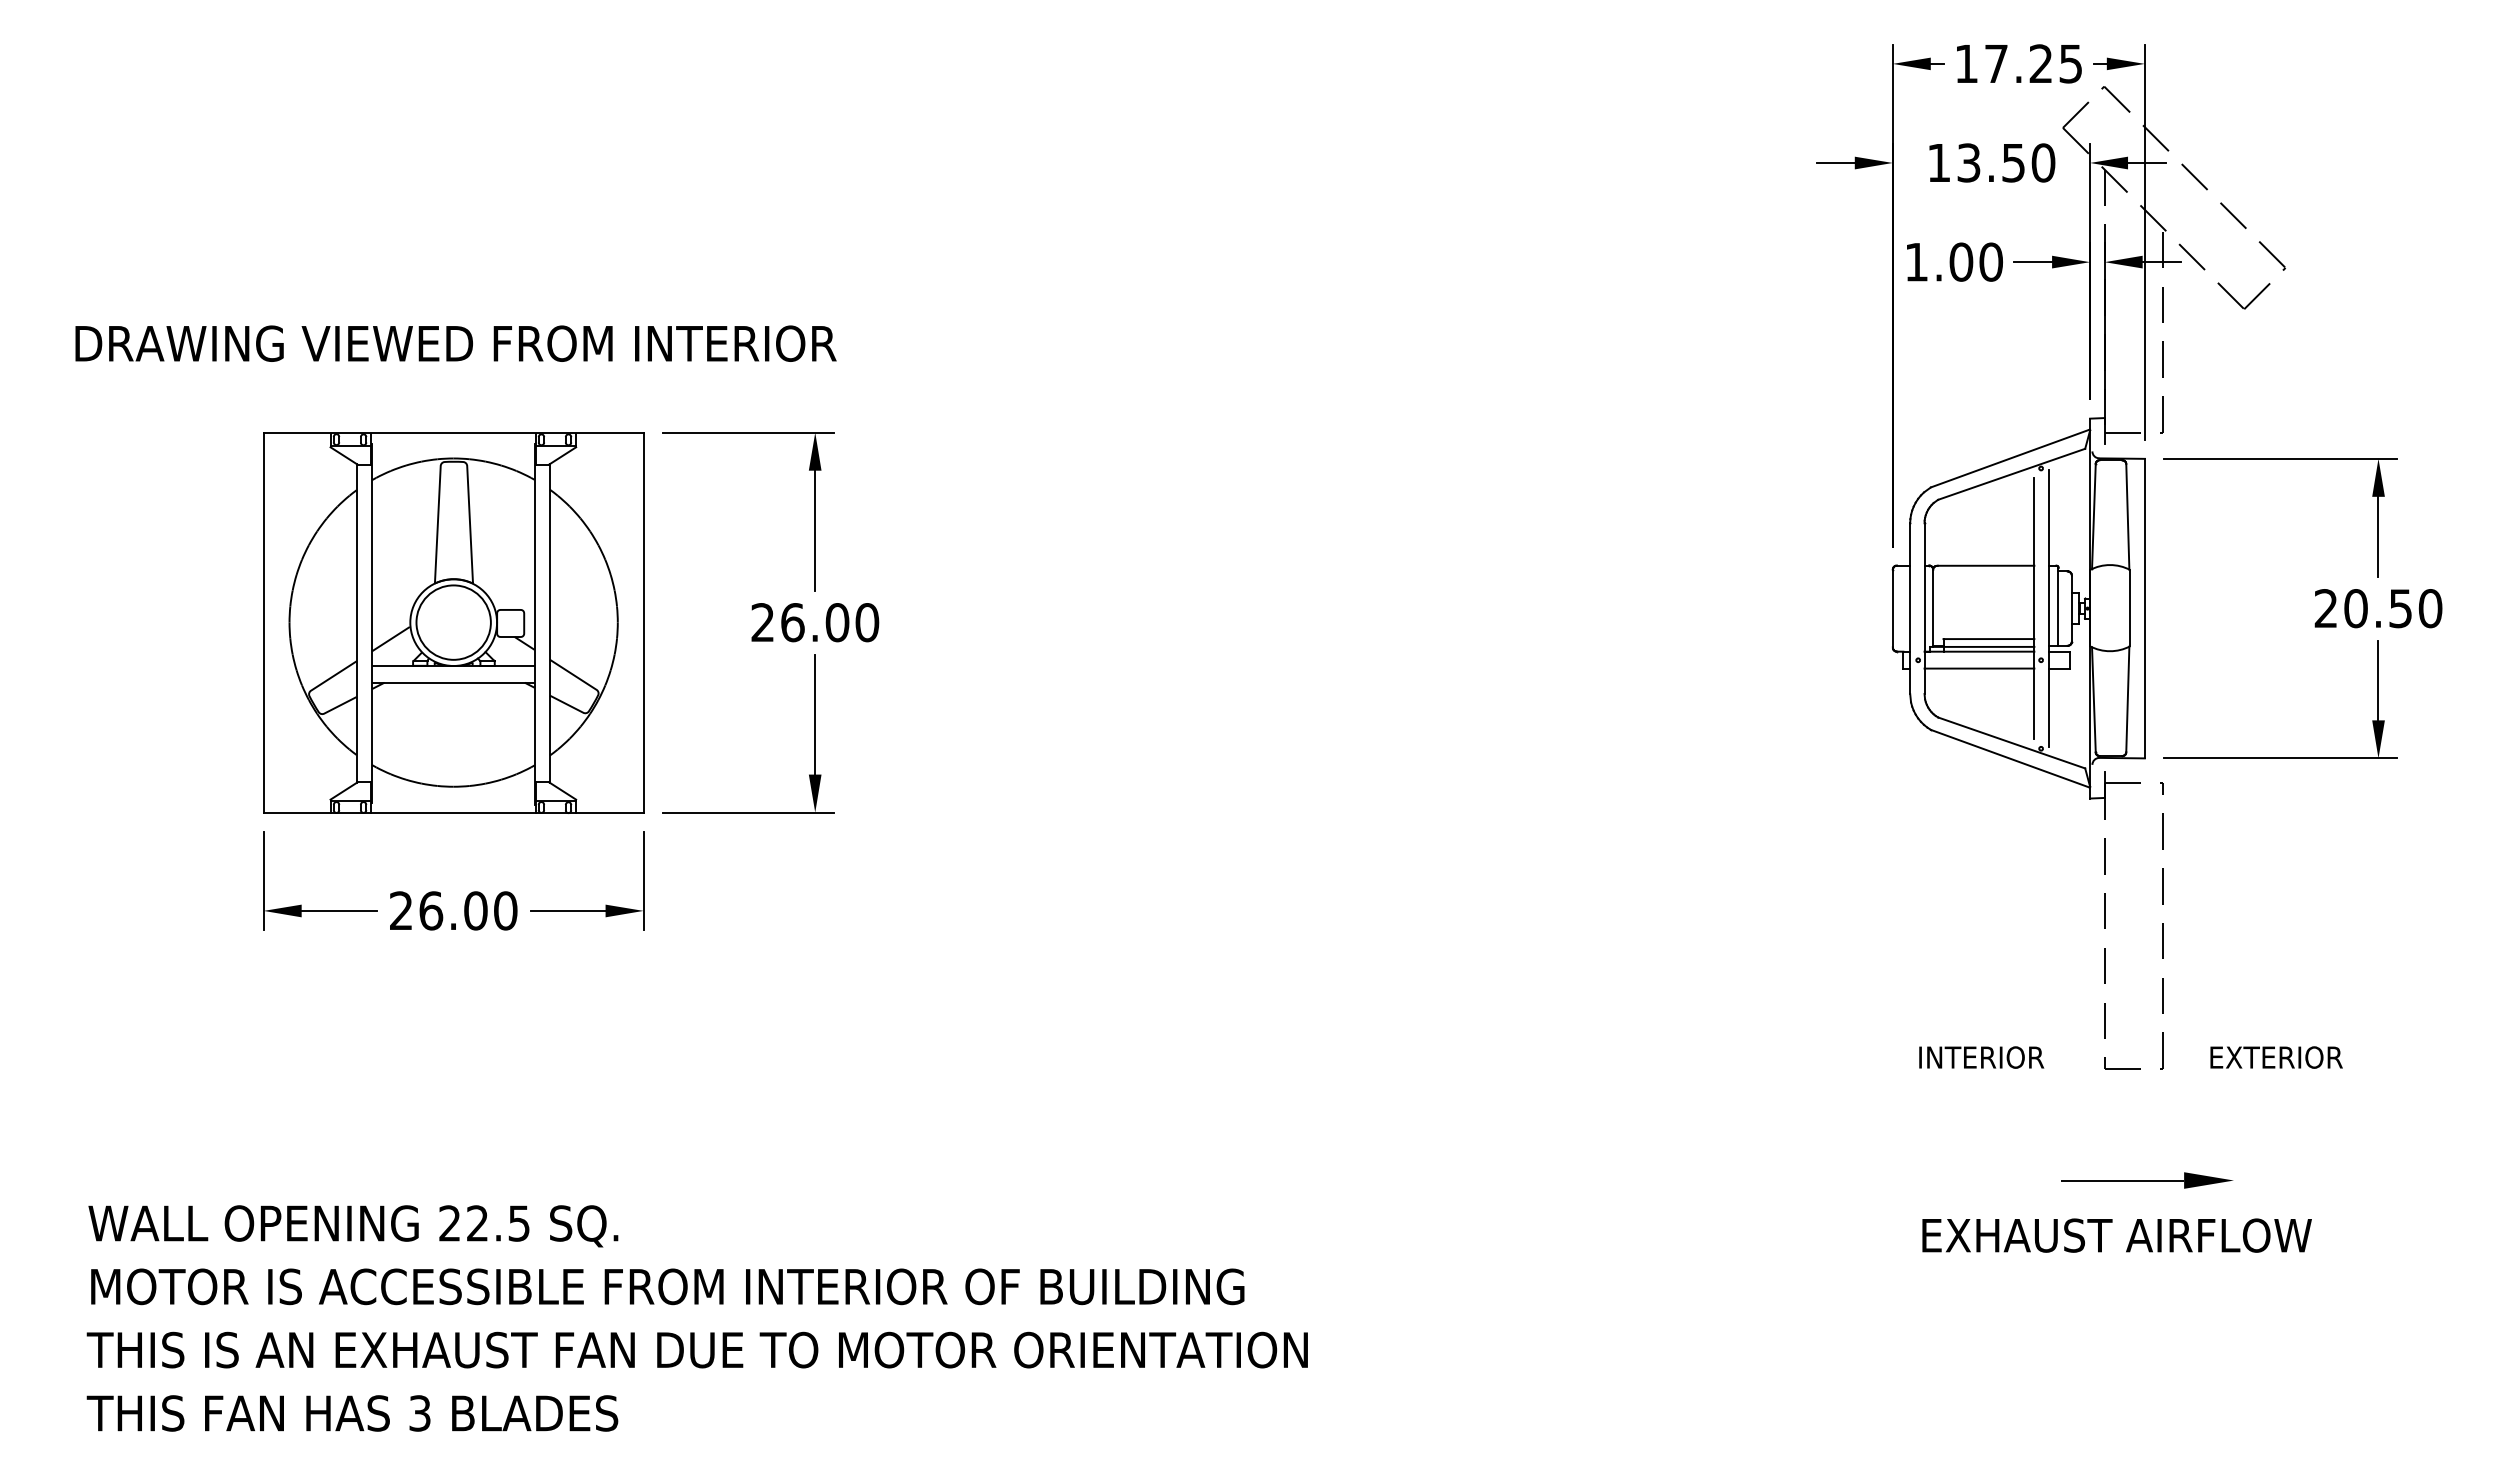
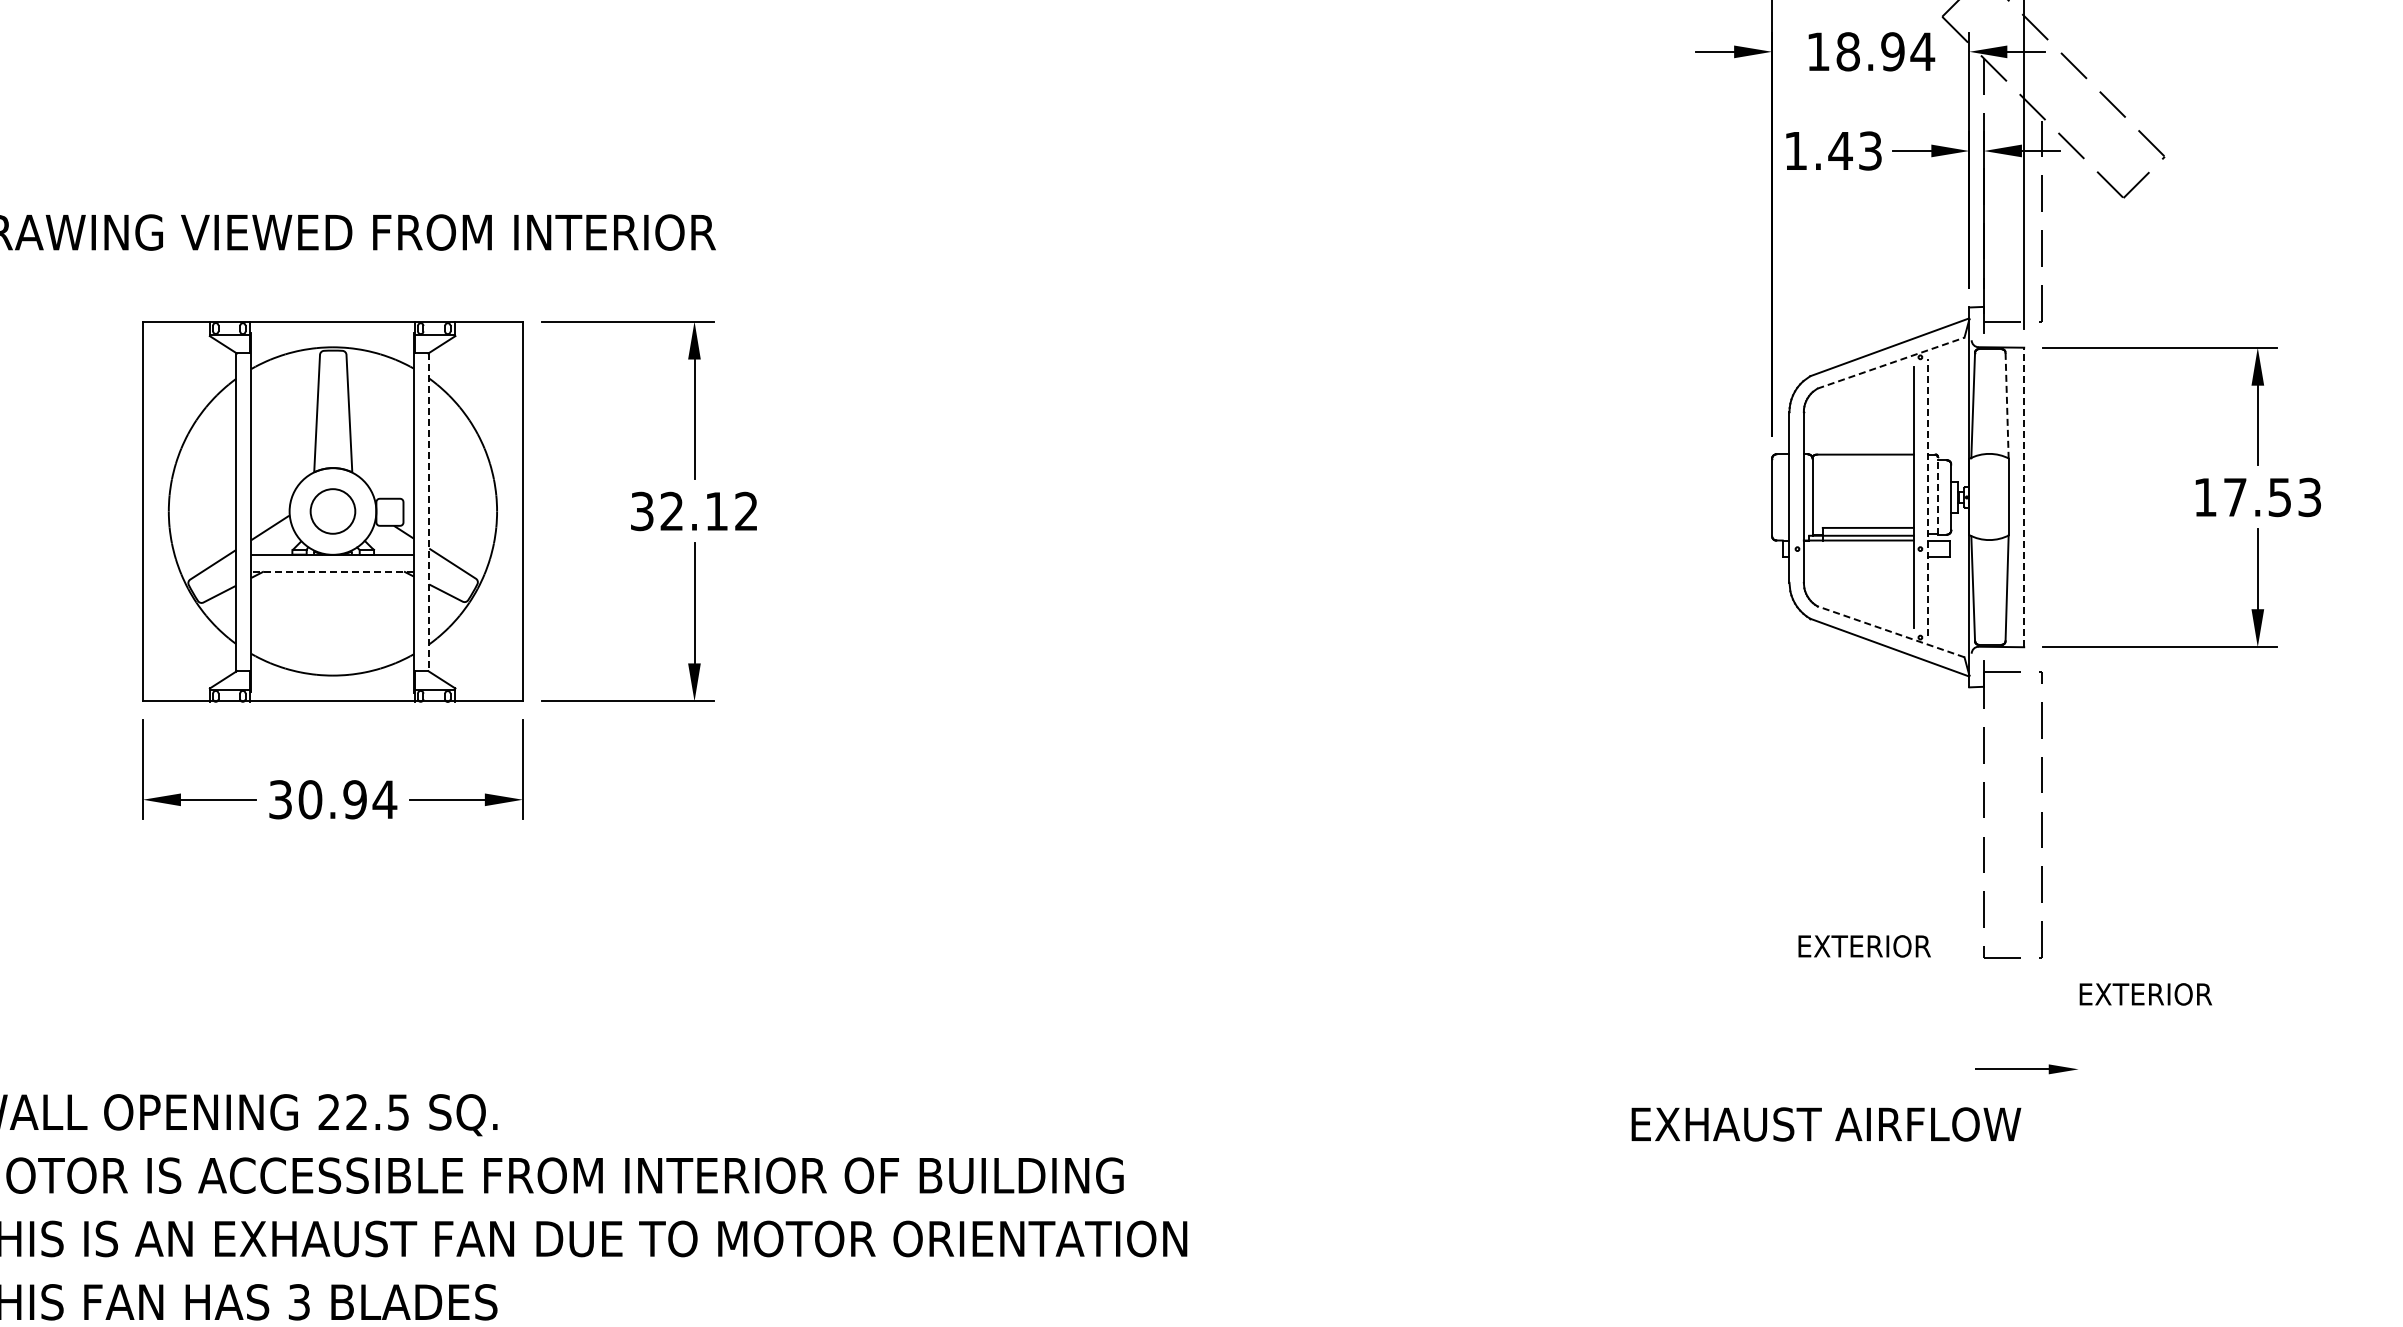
text: (2006, 162) -> (1885, 51), 13.50 -> 18.94
text: (1975, 261) -> (1854, 150), 1.00 -> 1.43
line: (2011, 474) -> (1890, 363), solid -> dashed
line: (2127, 516) -> (2006, 405), solid -> dashed
line: (2058, 606) -> (1937, 495), solid -> dashed
line: (2048, 608) -> (1927, 497), solid -> dashed
line: (2144, 608) -> (2023, 497), solid -> dashed
text: (2378, 608) -> (2257, 497), 20.50 -> 17.53
circle: (453, 622) -> (332, 511), size x0.6
text: (815, 622) -> (694, 511), 26.00 -> 32.12
line: (549, 623) -> (428, 512), solid -> dashed
line: (1979, 668) -> (1858, 557), removed
line: (452, 682) -> (331, 571), solid -> dashed
line: (2011, 742) -> (1890, 631), solid -> dashed
text: (454, 910) -> (333, 799), 26.00 -> 30.94
text: (1986, 1057) -> (1865, 946), INTERIOR -> EXTERIOR
text: (2276, 1057) -> (2145, 994), moved
part: (2147, 1180) -> (2026, 1069), size x0.6
text: (2116, 1235) -> (1825, 1124), moved

